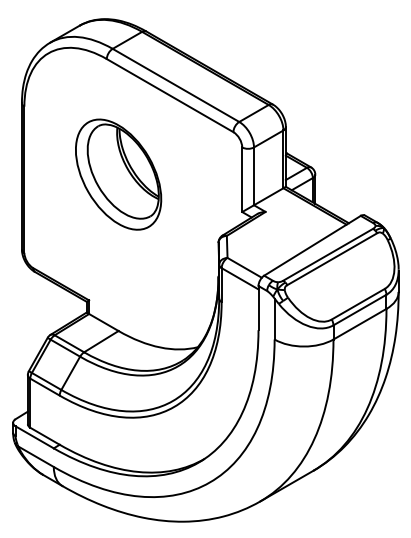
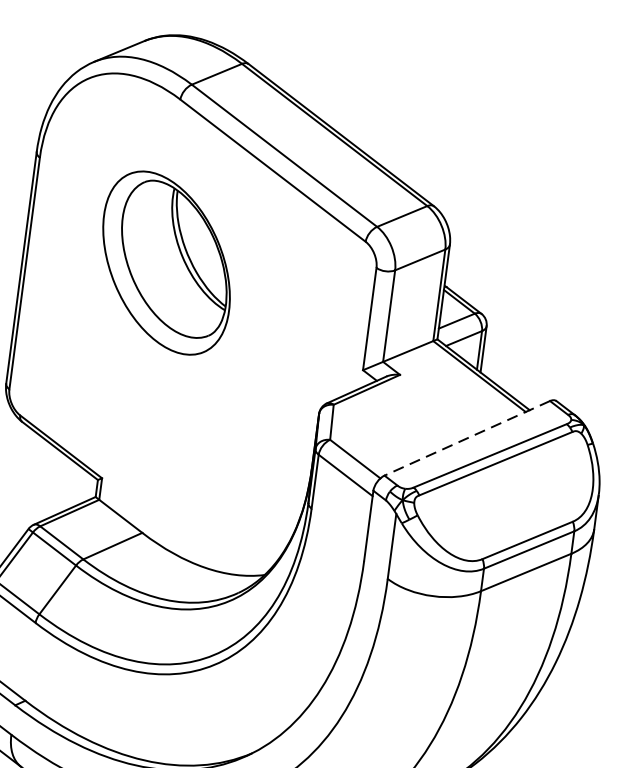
part: (118, 174) -> (166, 262), moved
line: (312, 245) -> (467, 437), solid -> dashed

